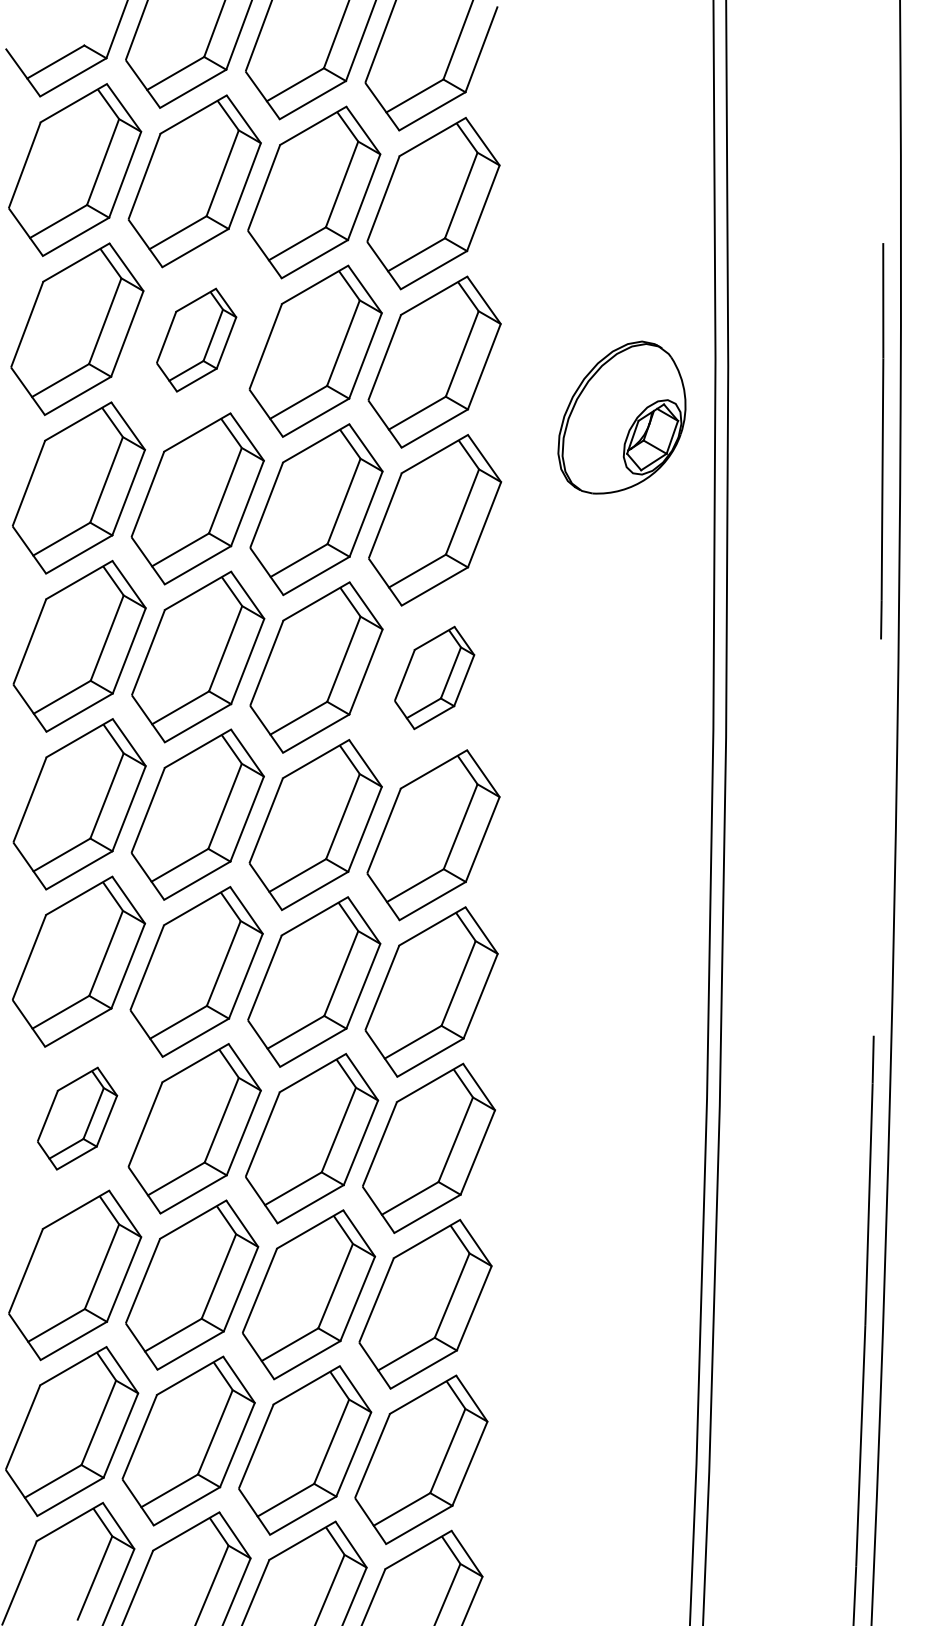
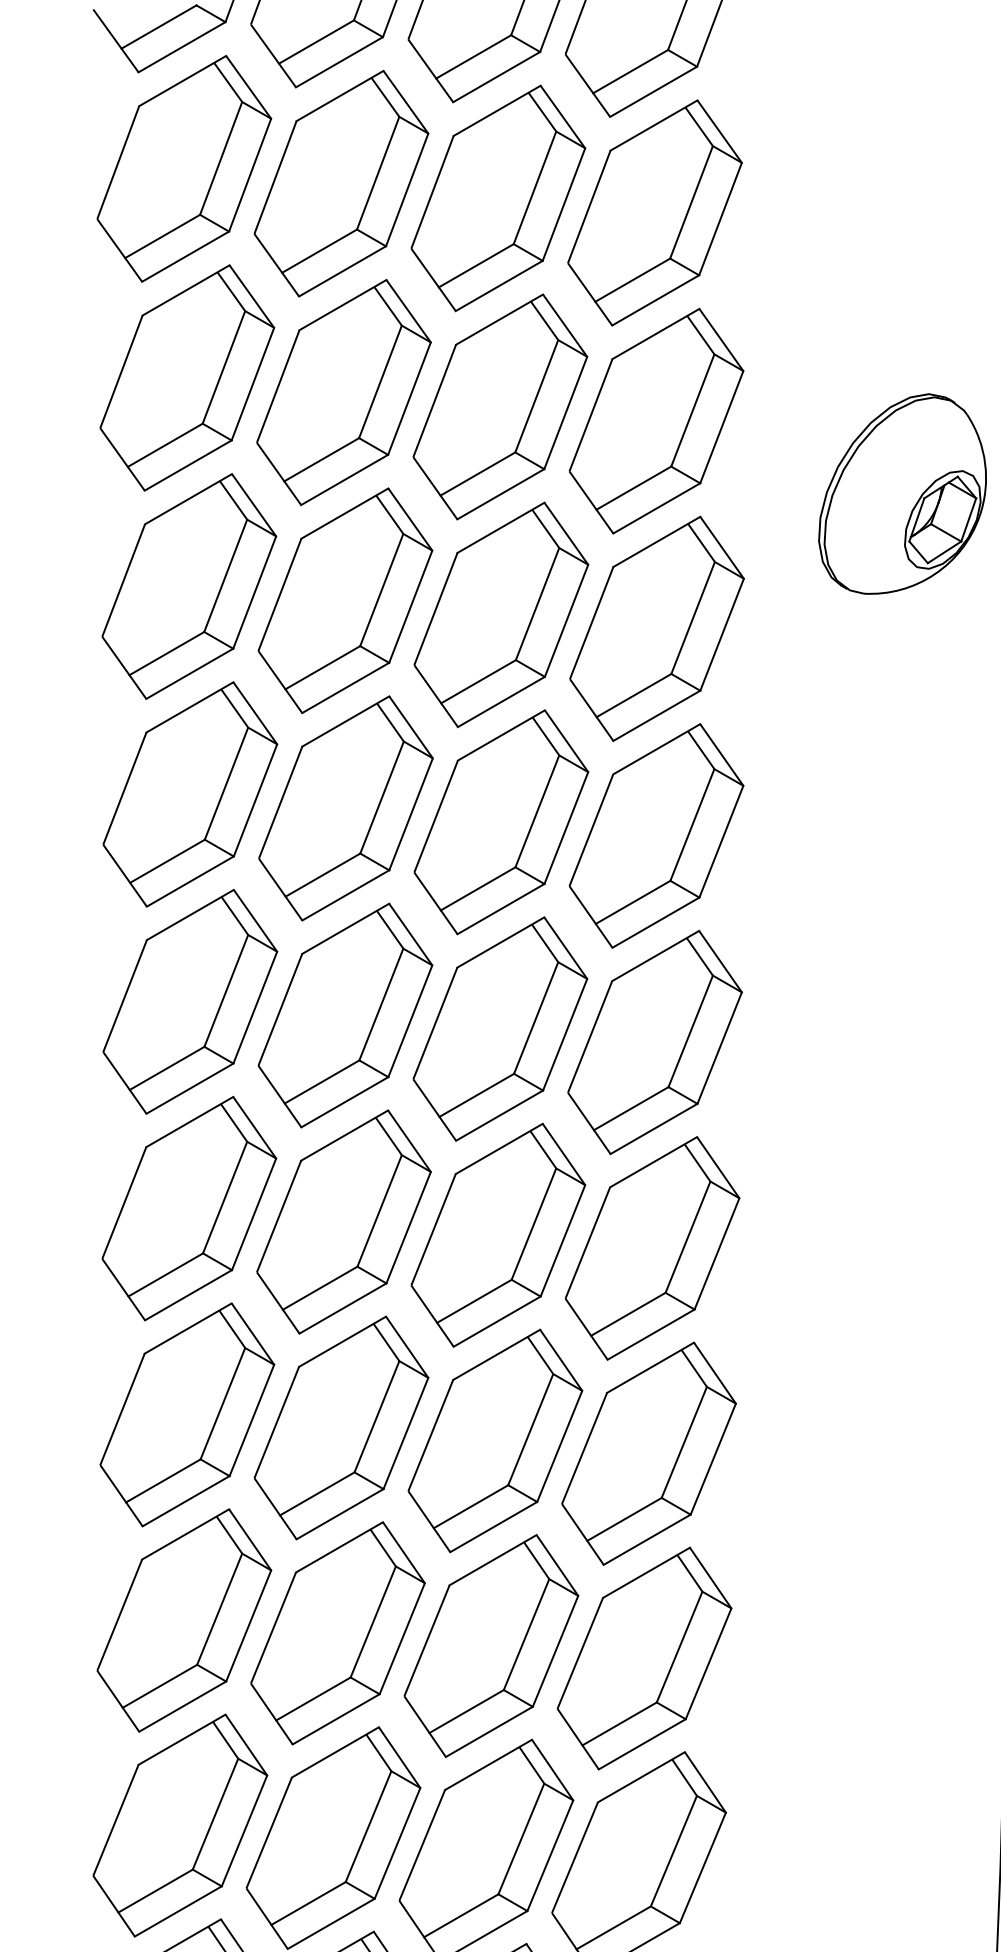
part: (196, 339) -> (343, 391), size x1.67
part: (434, 677) -> (656, 835), size x1.67
part: (77, 1118) -> (187, 1414), size x1.67

